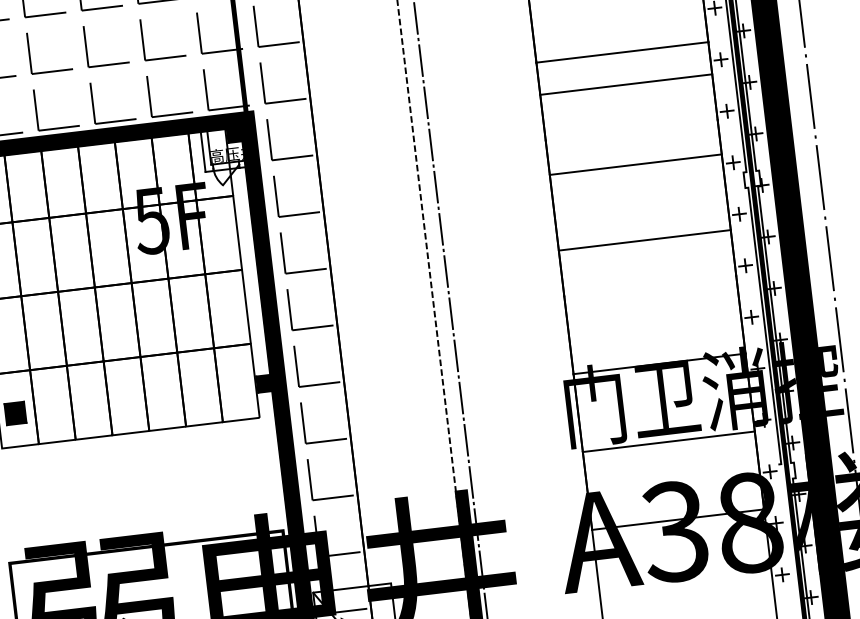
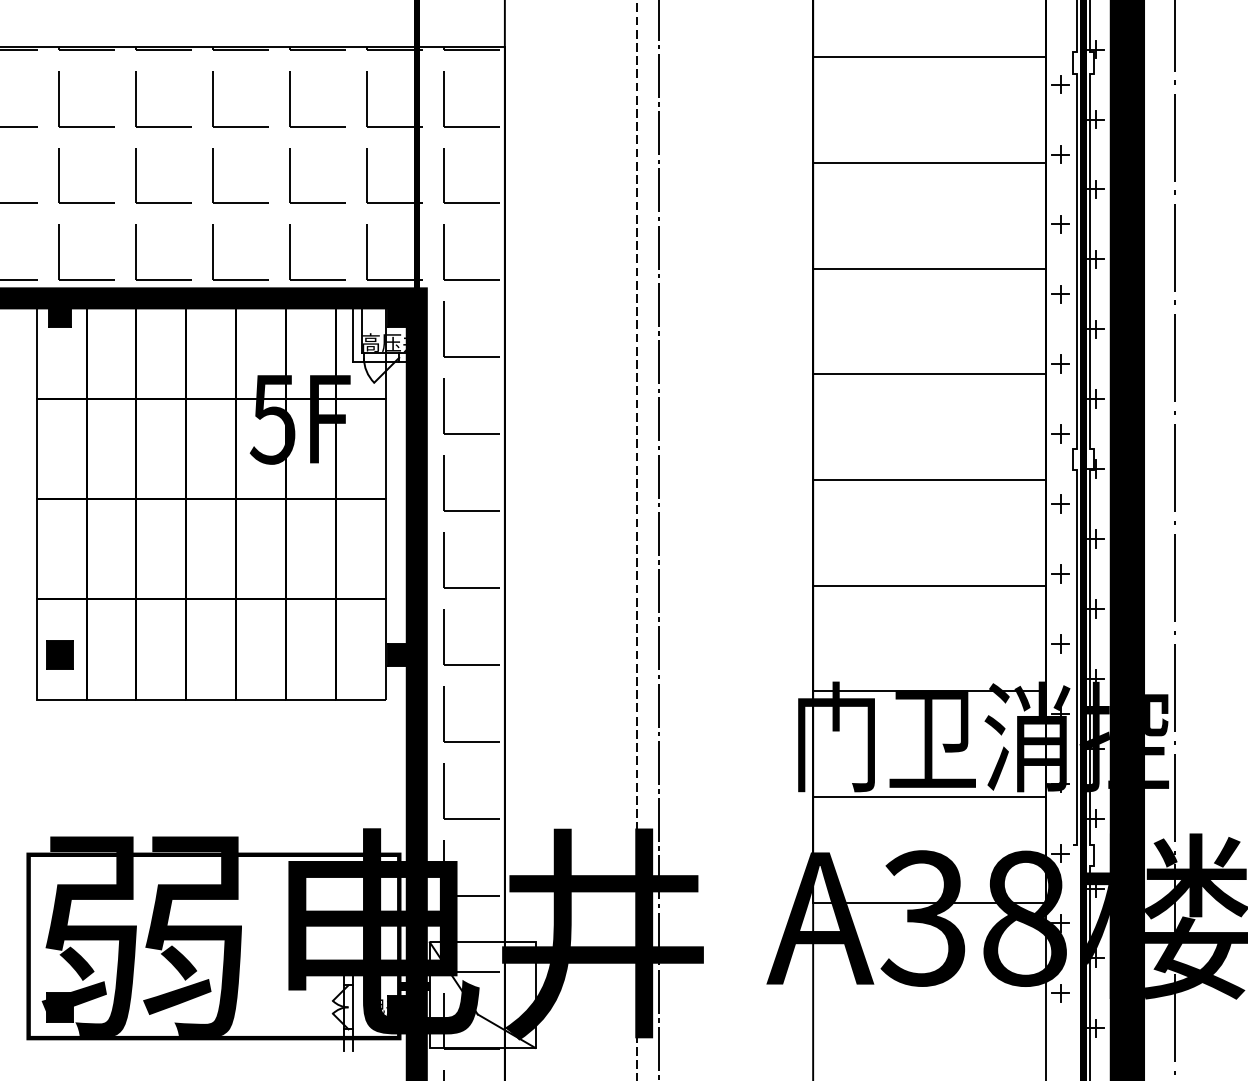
line: (626, 84) -> (929, 374), moved
line: (635, 164) -> (929, 480), moved
line: (644, 240) -> (929, 585), moved

